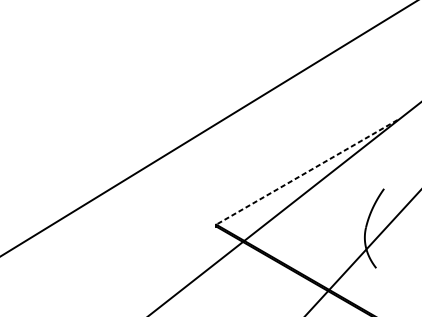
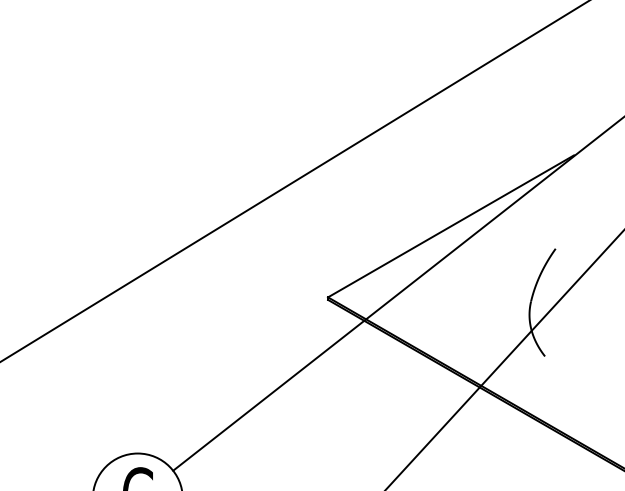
line: (307, 172) -> (451, 226), dashed -> solid

